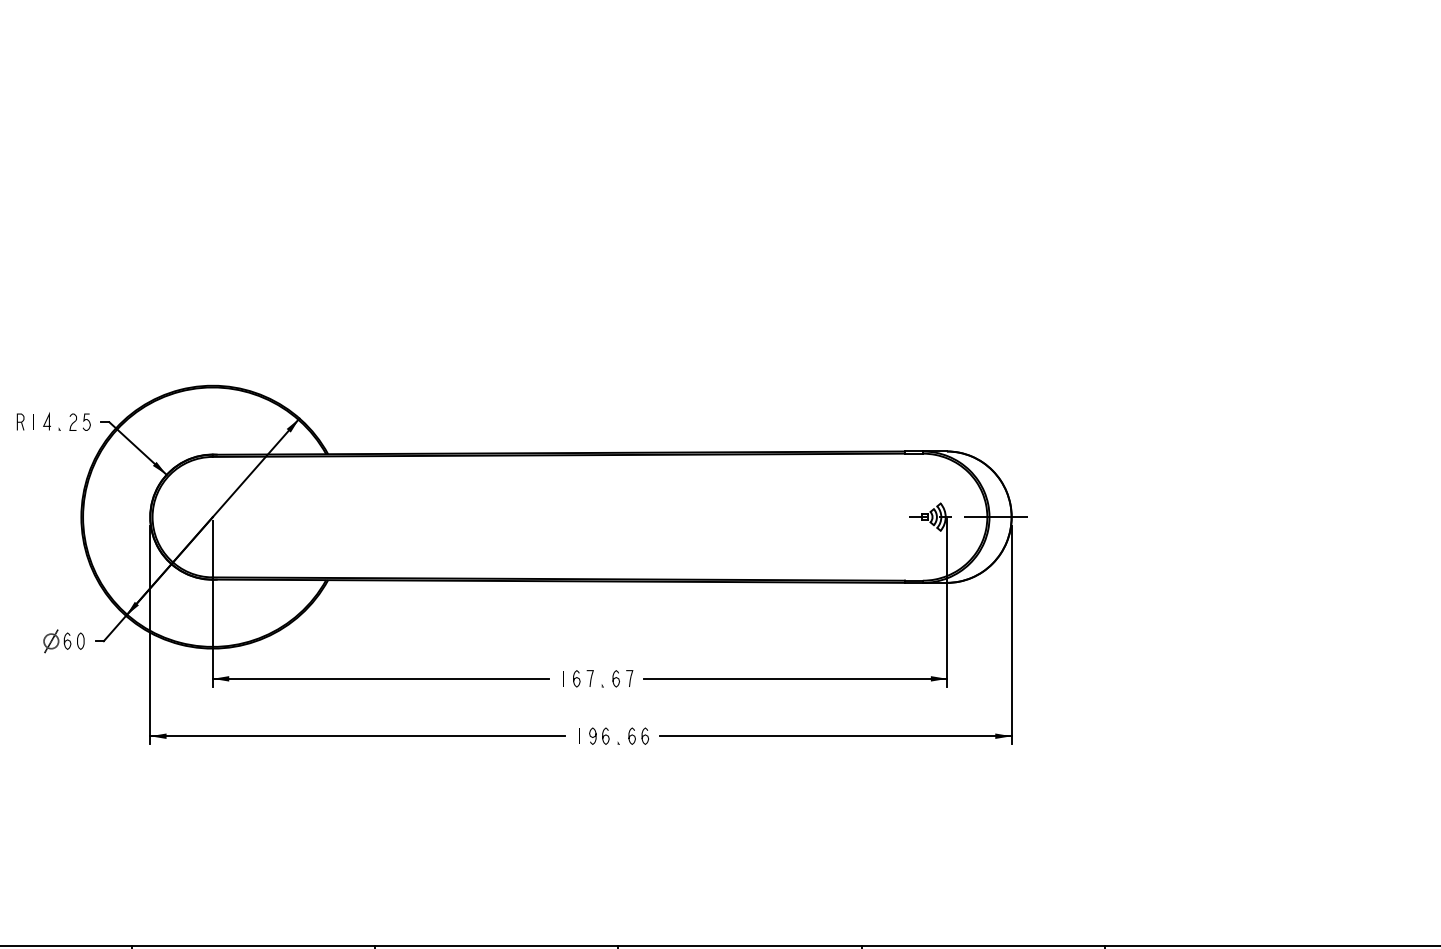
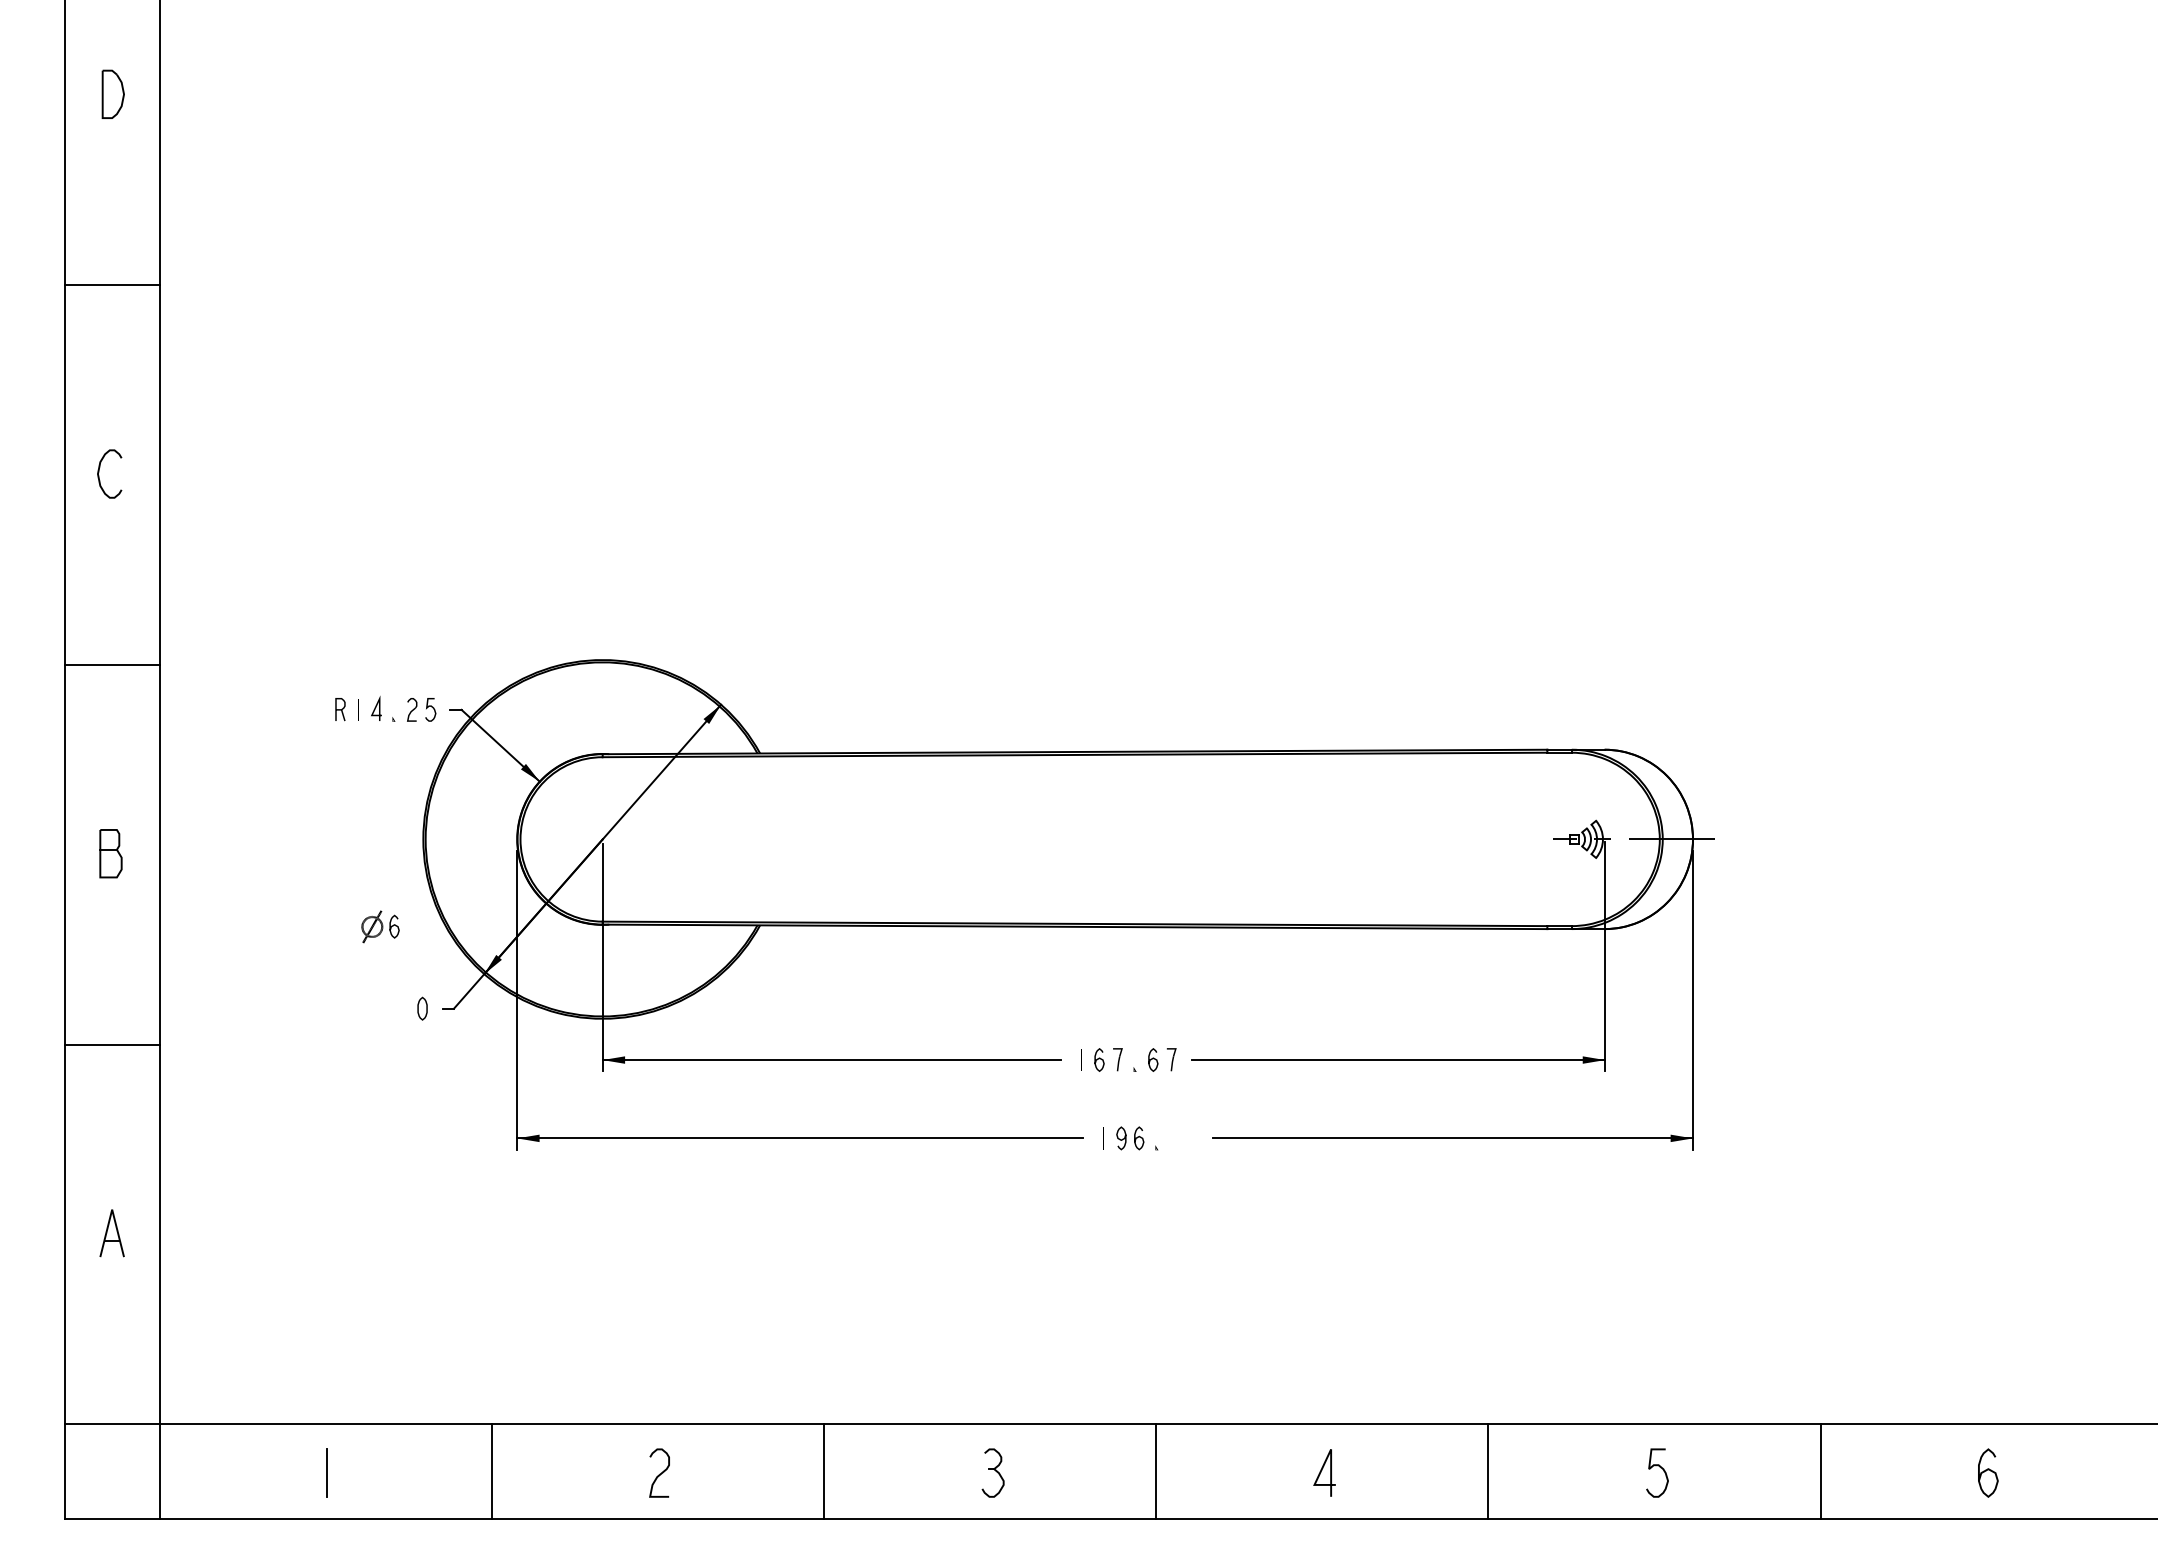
part: (57, 641) -> (380, 926), moved
part: (639, 736) -> (1184, 1138), removed

